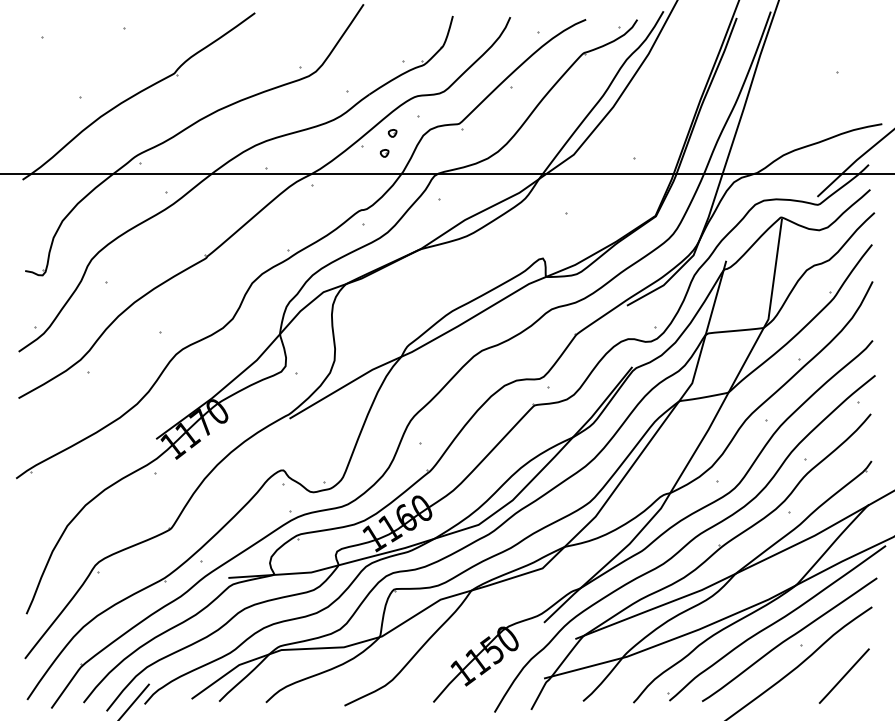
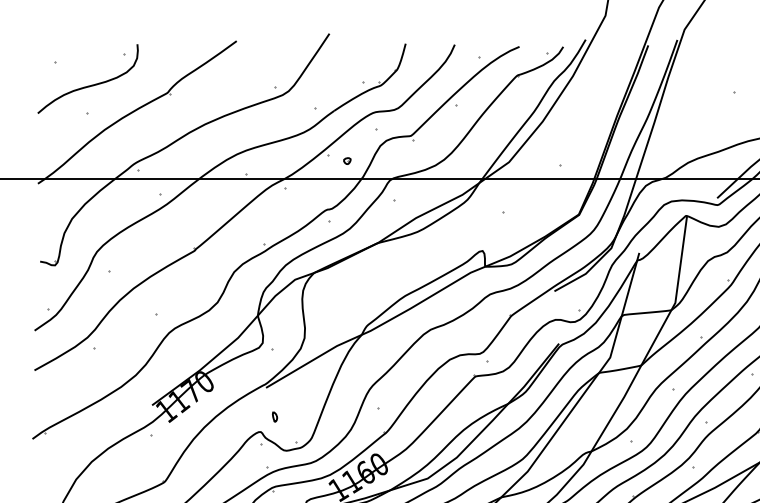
curve: (83, 64) -> (90, 85), added
part: (392, 133) -> (354, 144), removed
part: (299, 452) -> (274, 416), added

